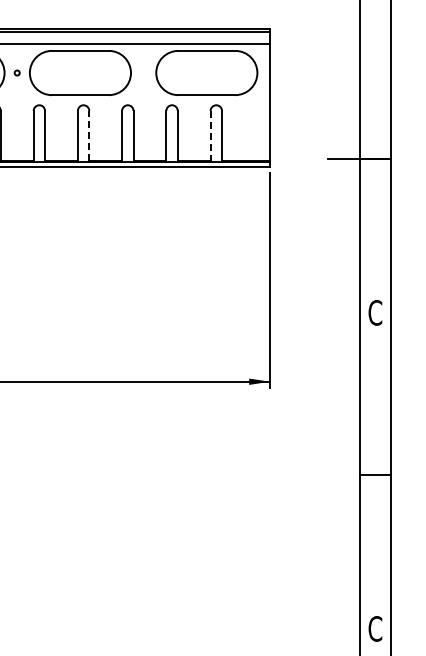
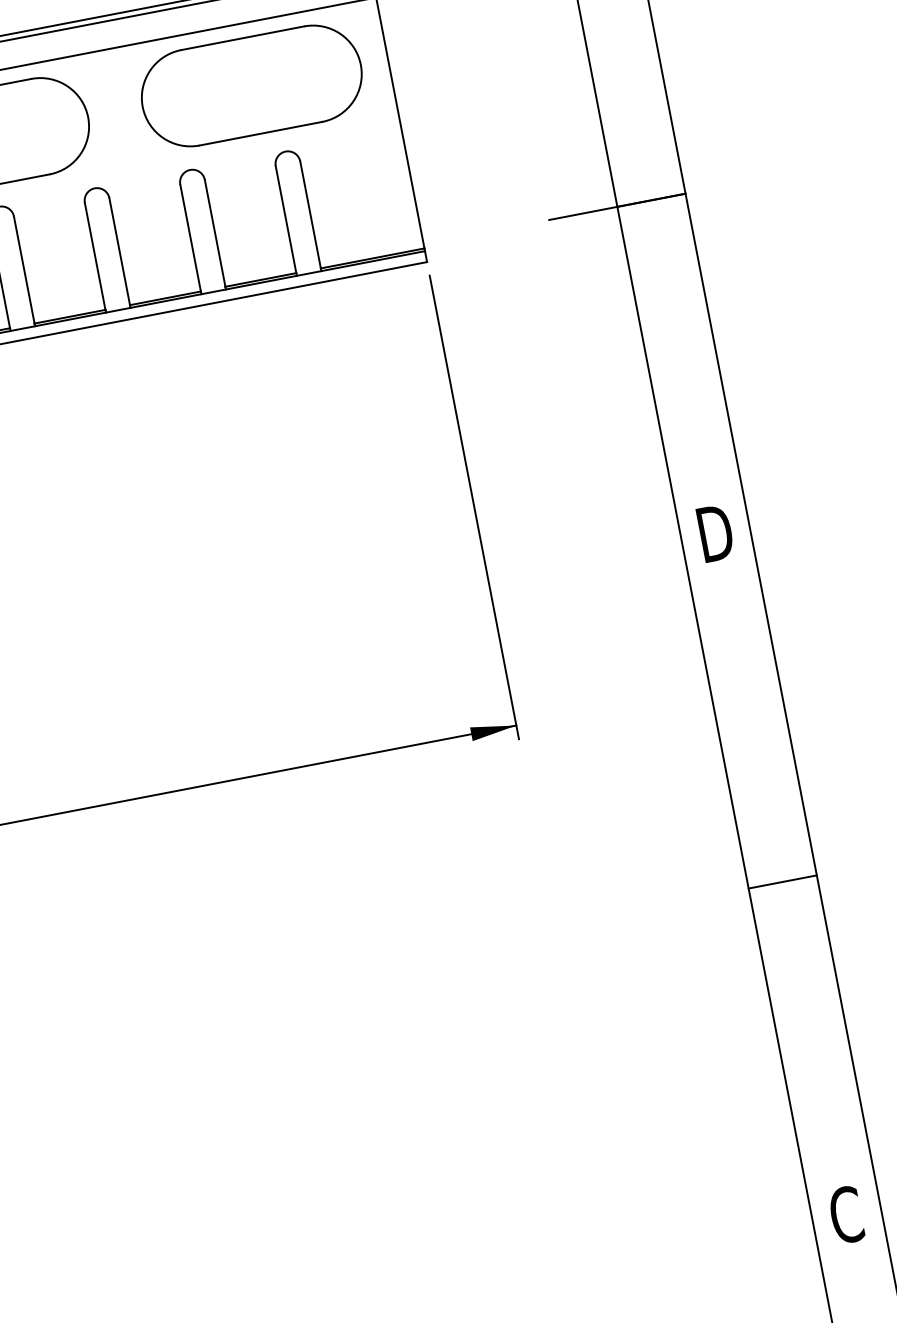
line: (89, 135) -> (24, 269), dashed -> solid
line: (210, 135) -> (285, 219), dashed -> solid
text: (375, 312) -> (715, 532), C -> D

